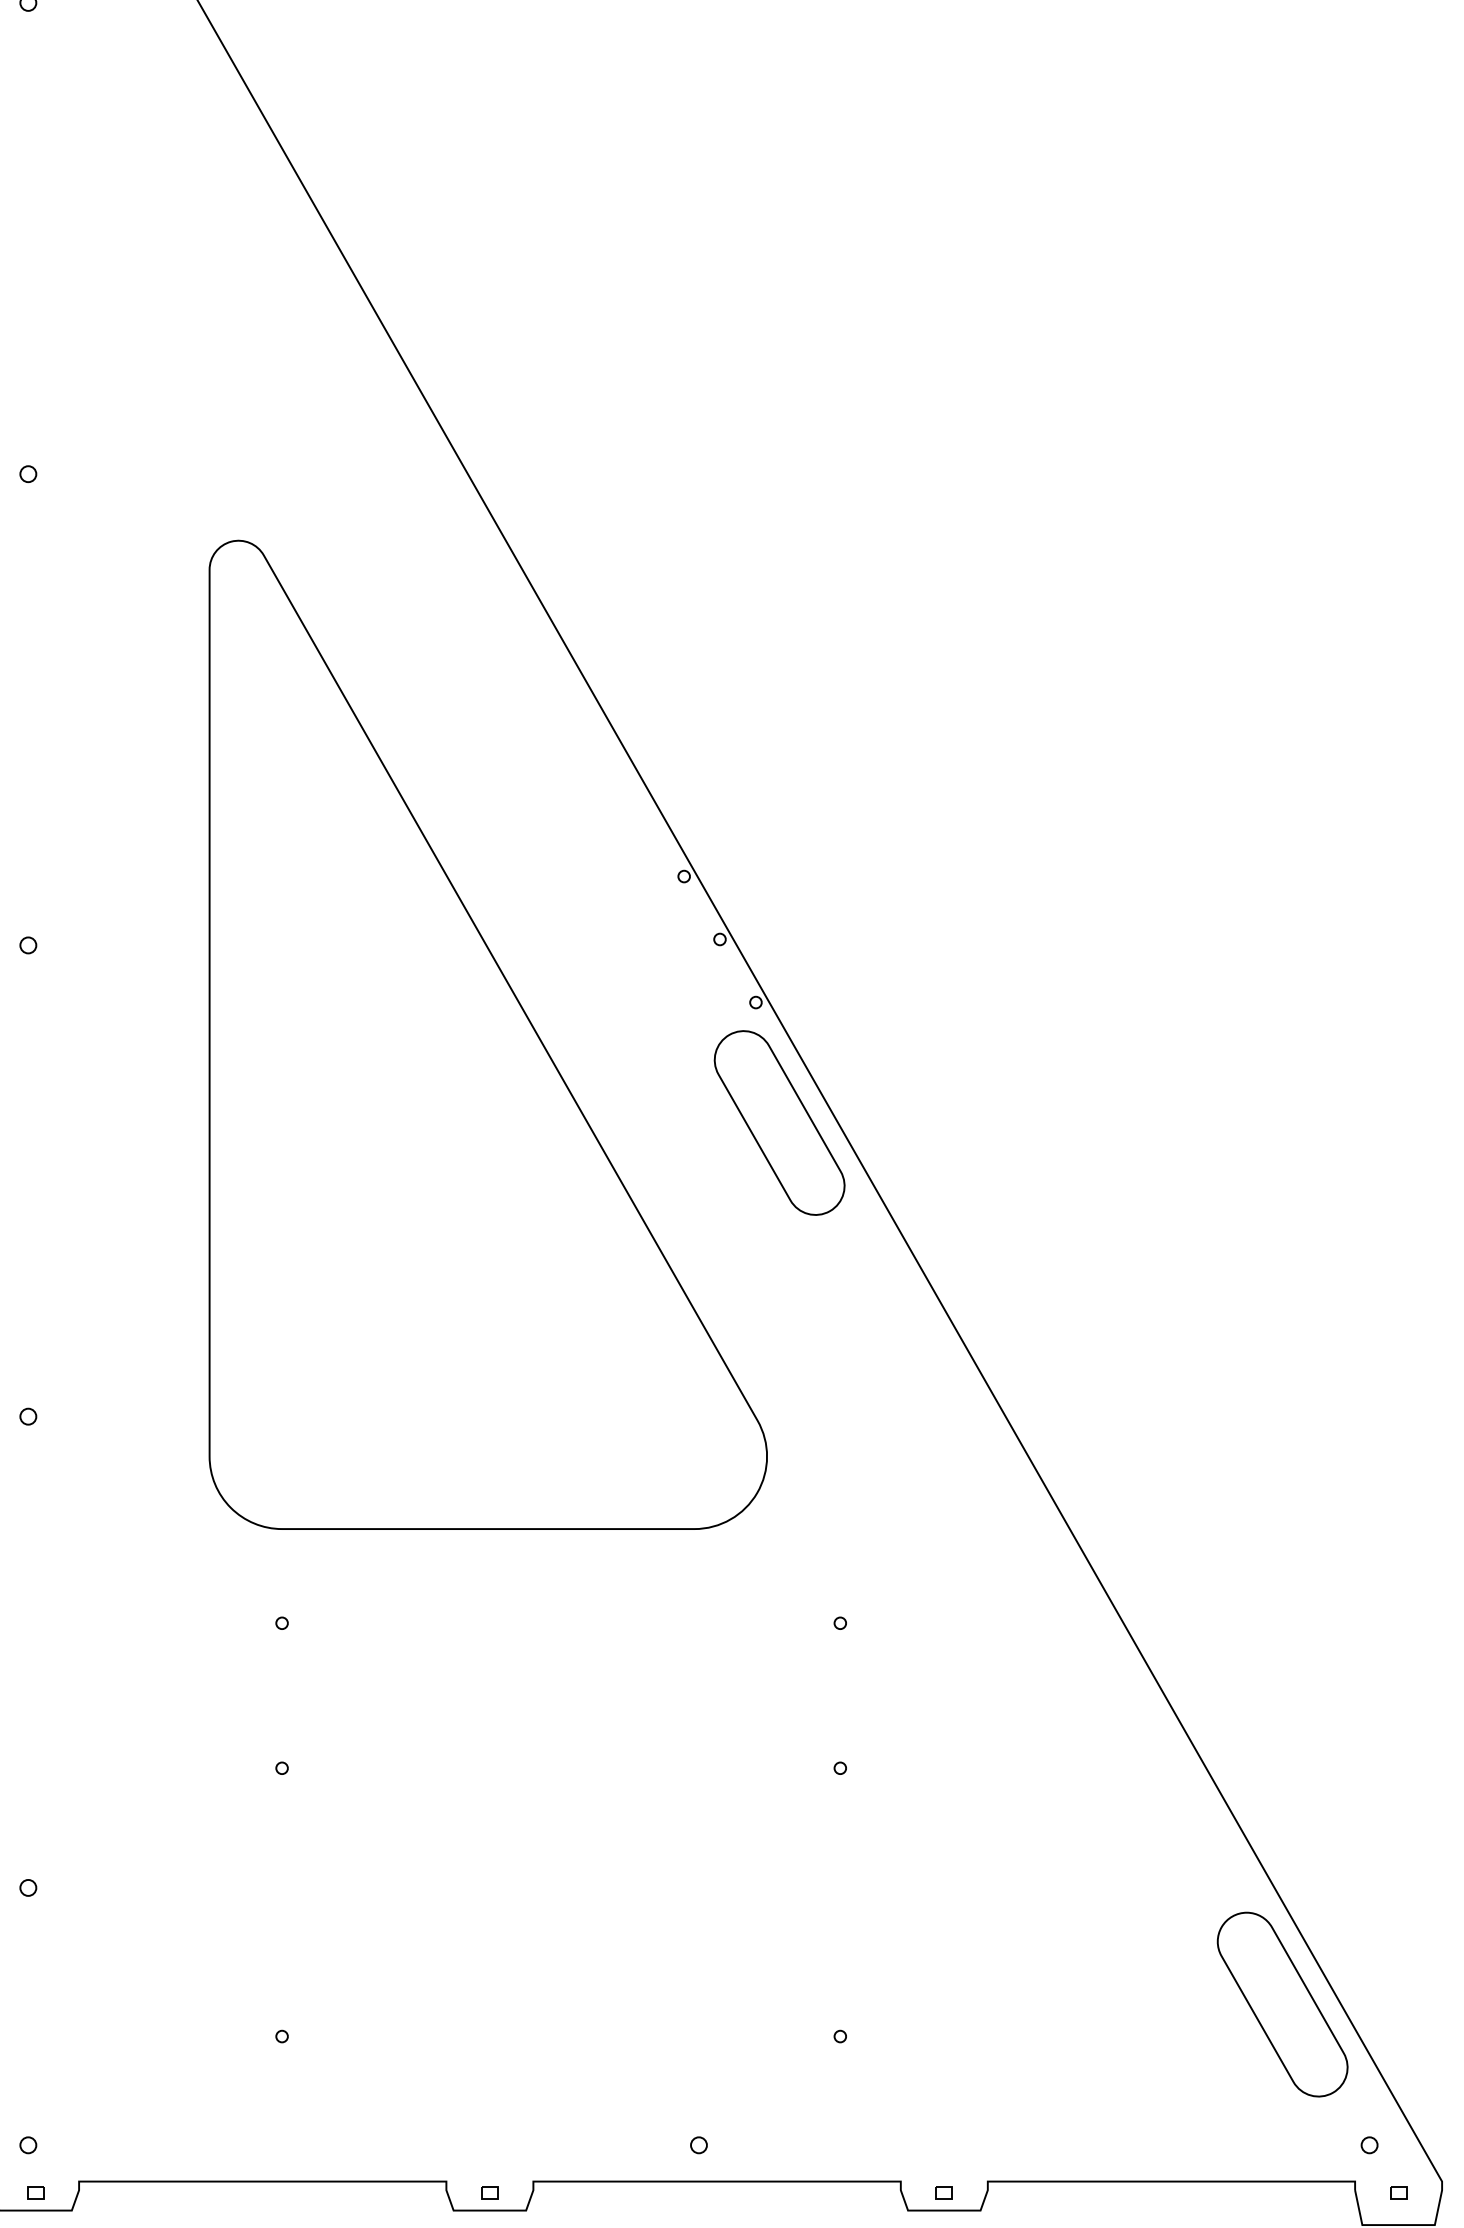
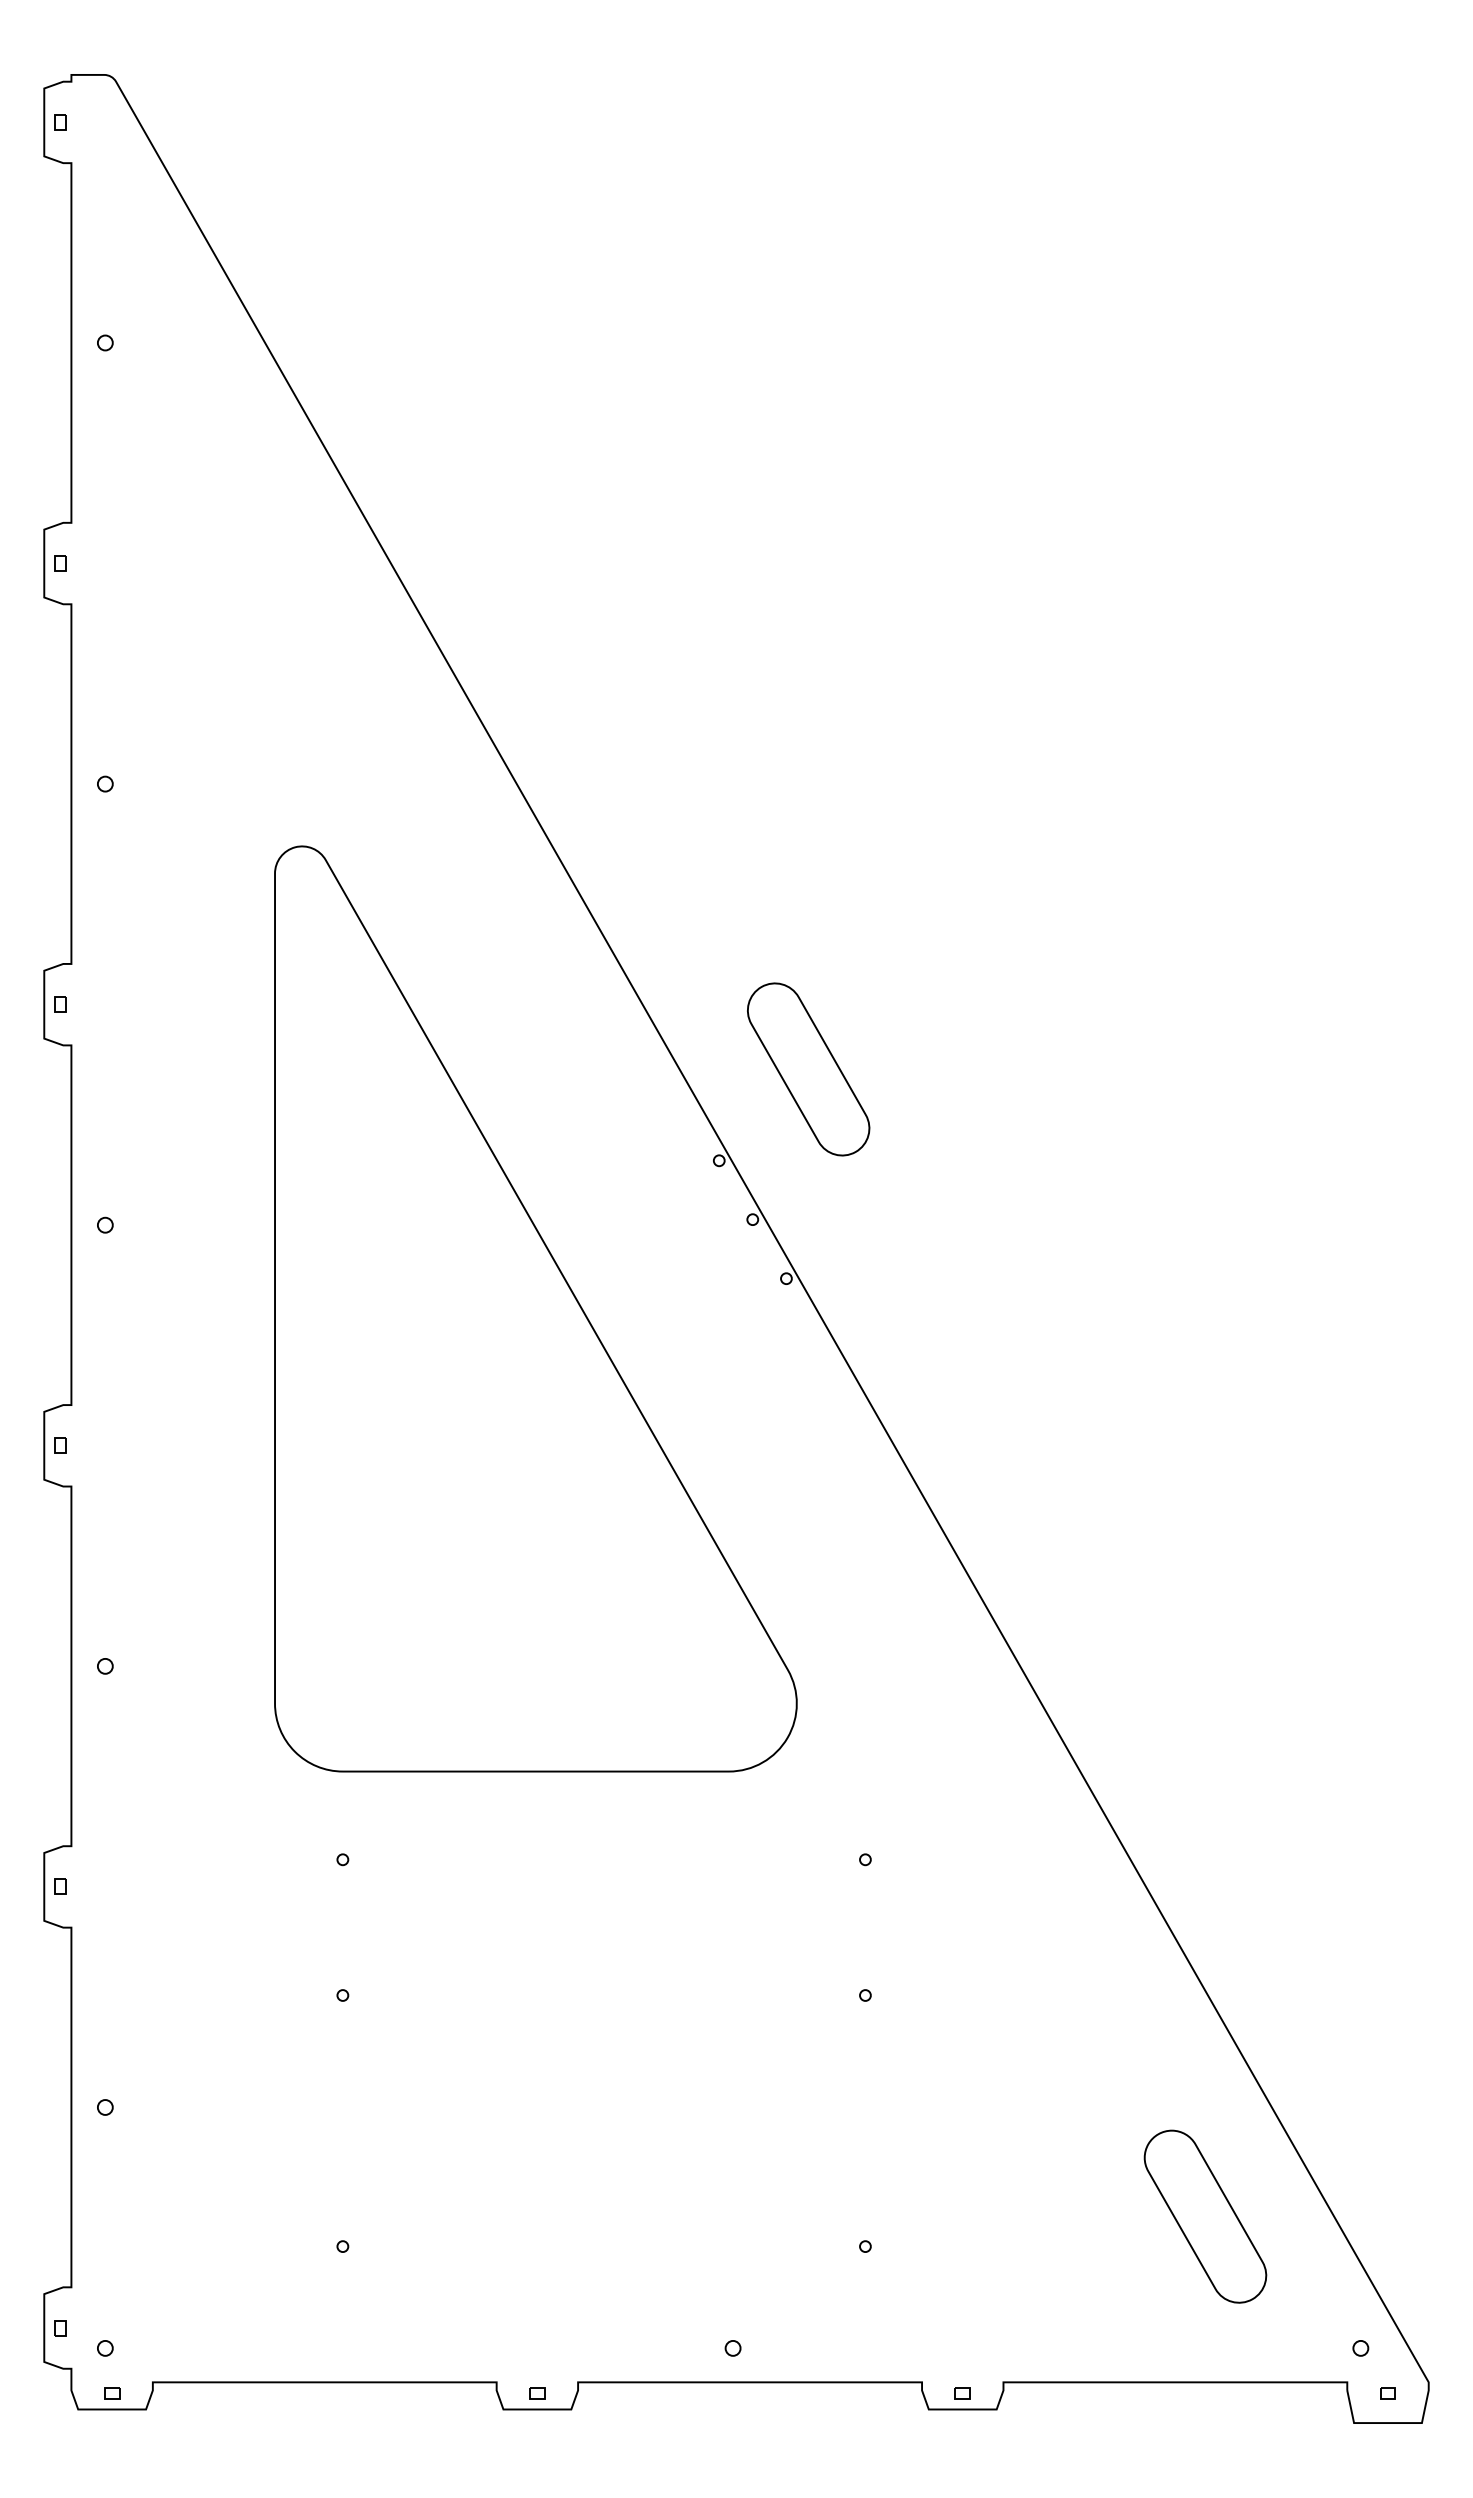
part: (779, 1123) -> (808, 1069), moved
part: (1282, 2004) -> (1205, 2216), moved

